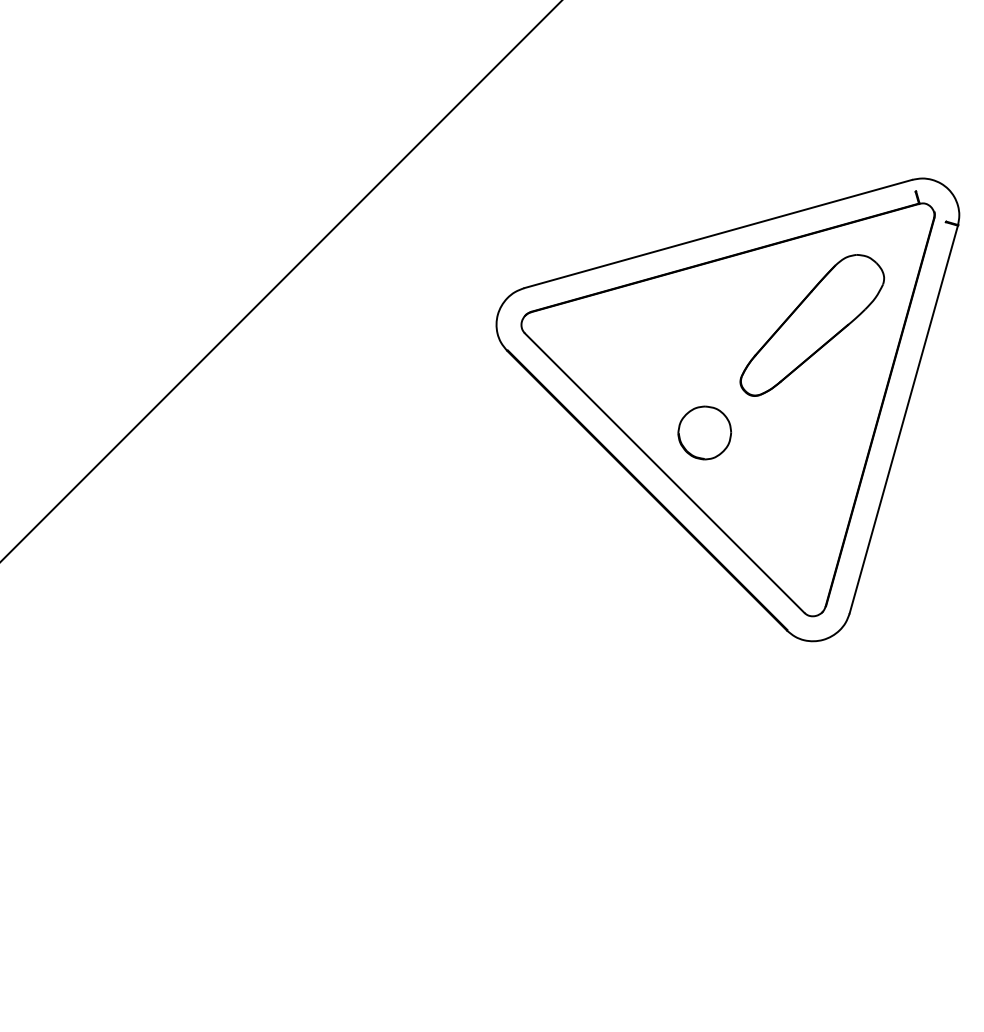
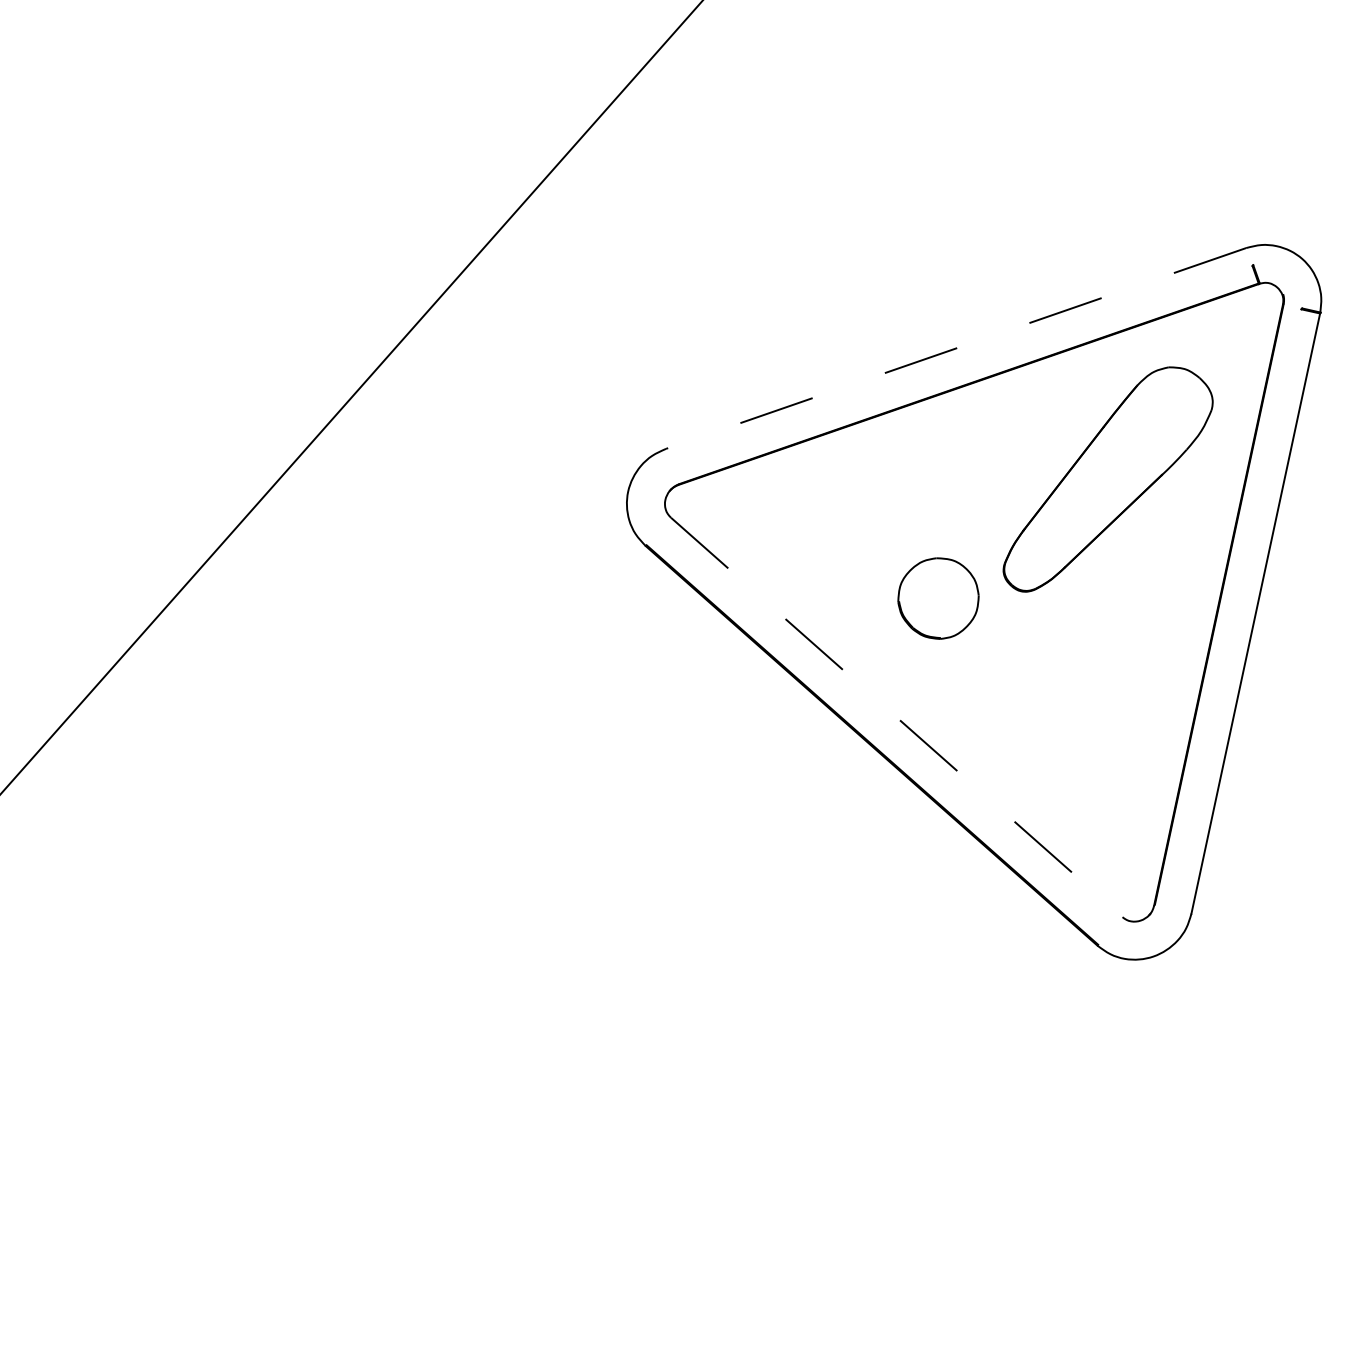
line: (717, 234) -> (954, 349), solid -> dashed
part: (704, 432) -> (938, 597), moved
line: (664, 473) -> (896, 718), solid -> dashed

